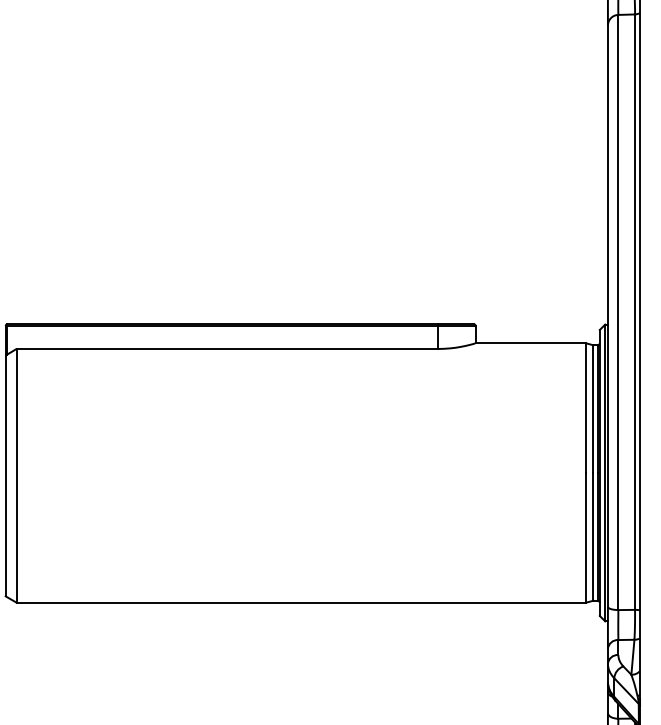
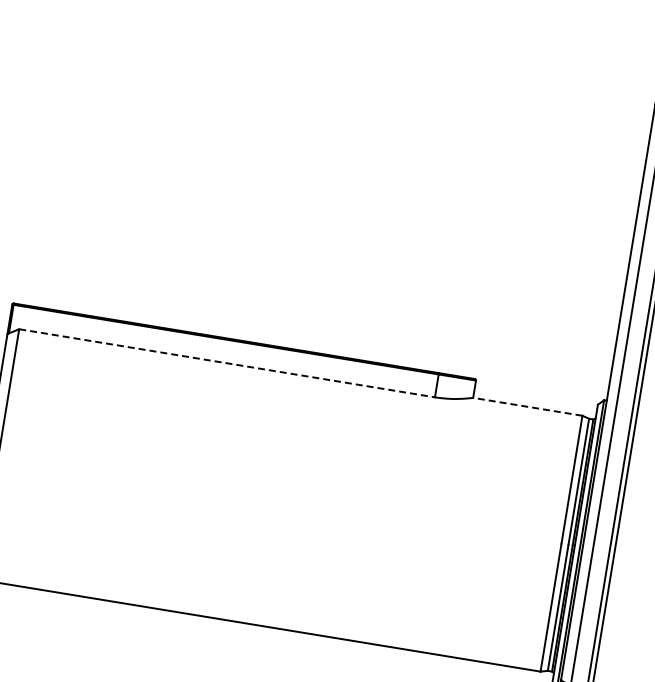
line: (530, 343) -> (527, 406), solid -> dashed
line: (227, 349) -> (227, 363), solid -> dashed

